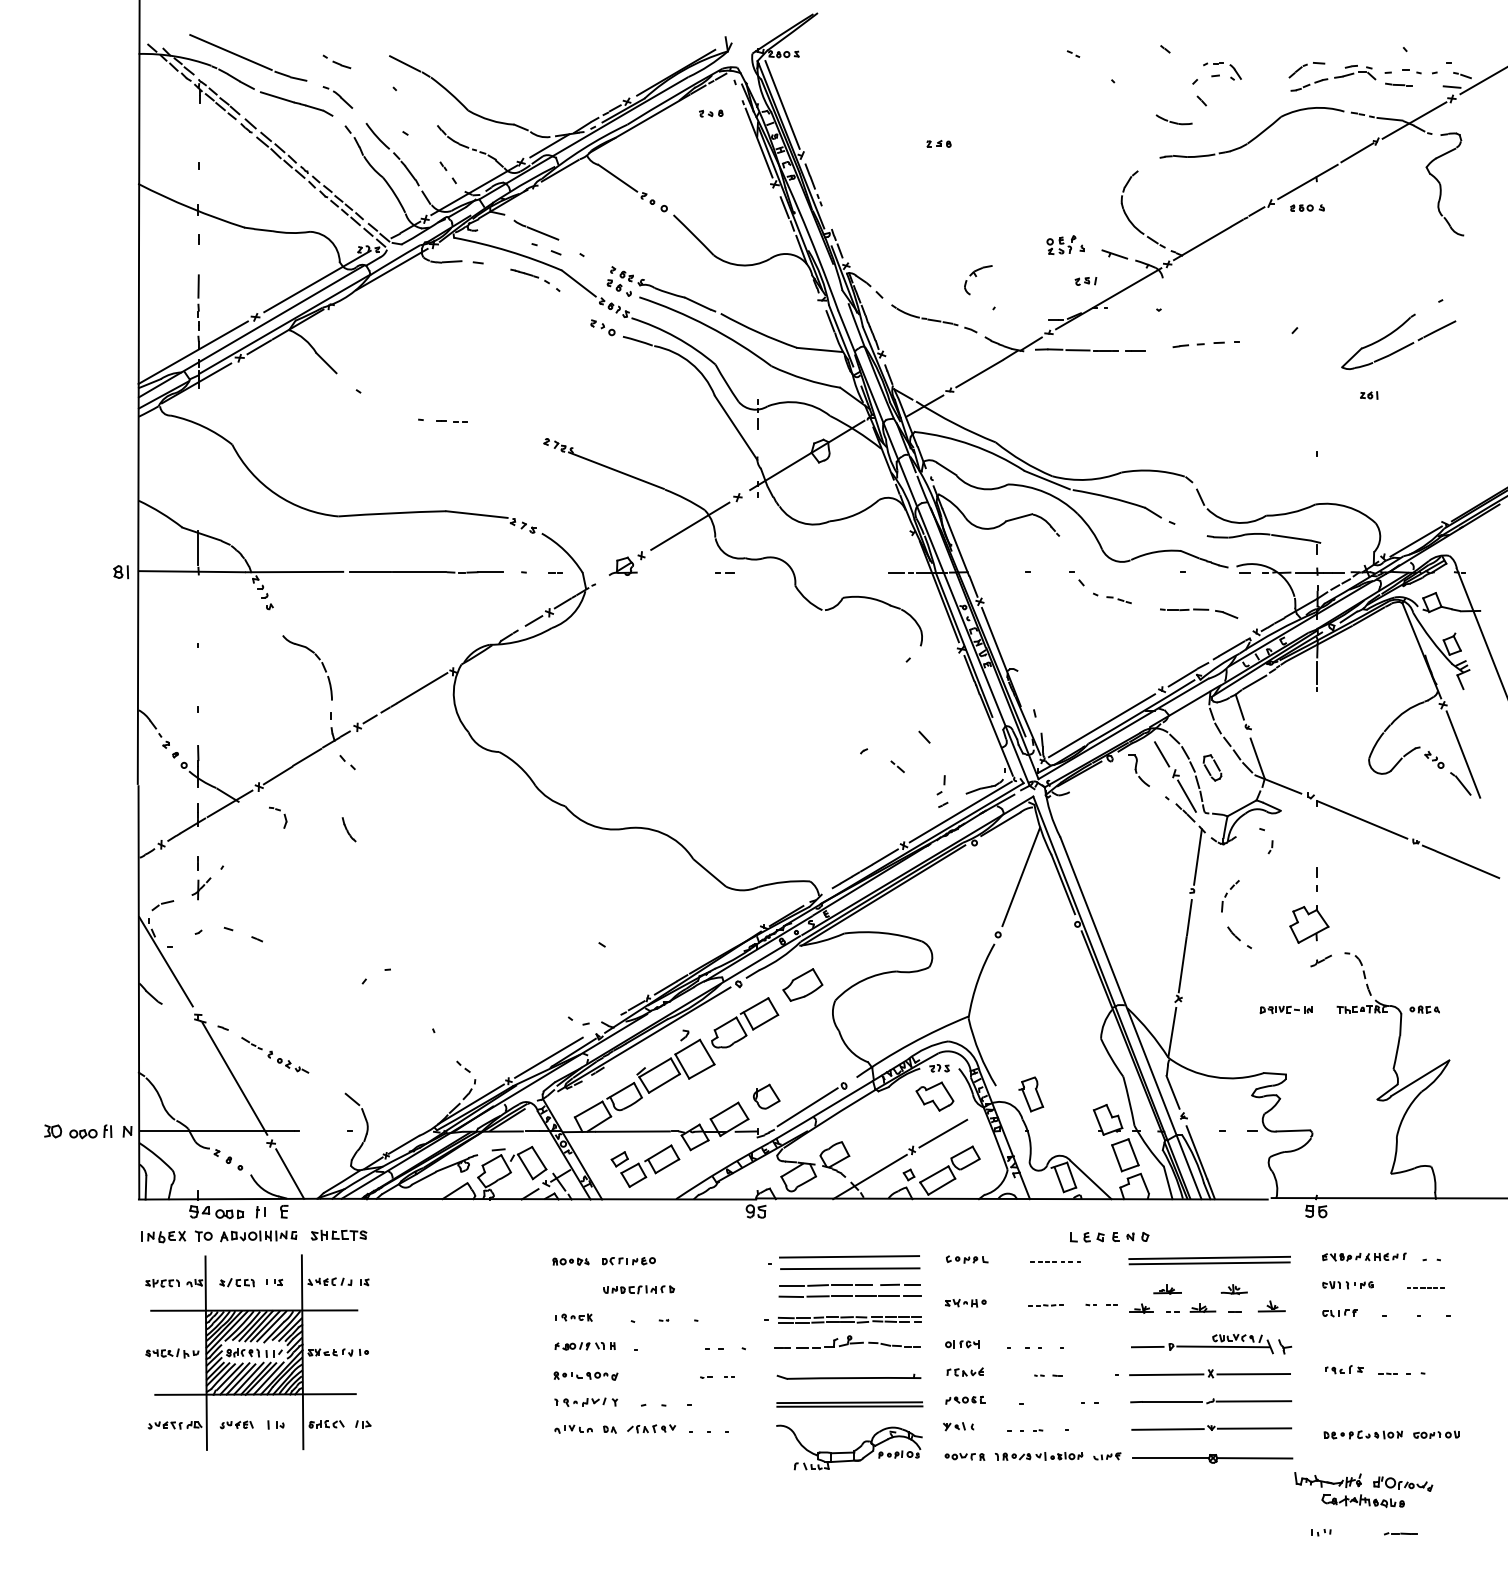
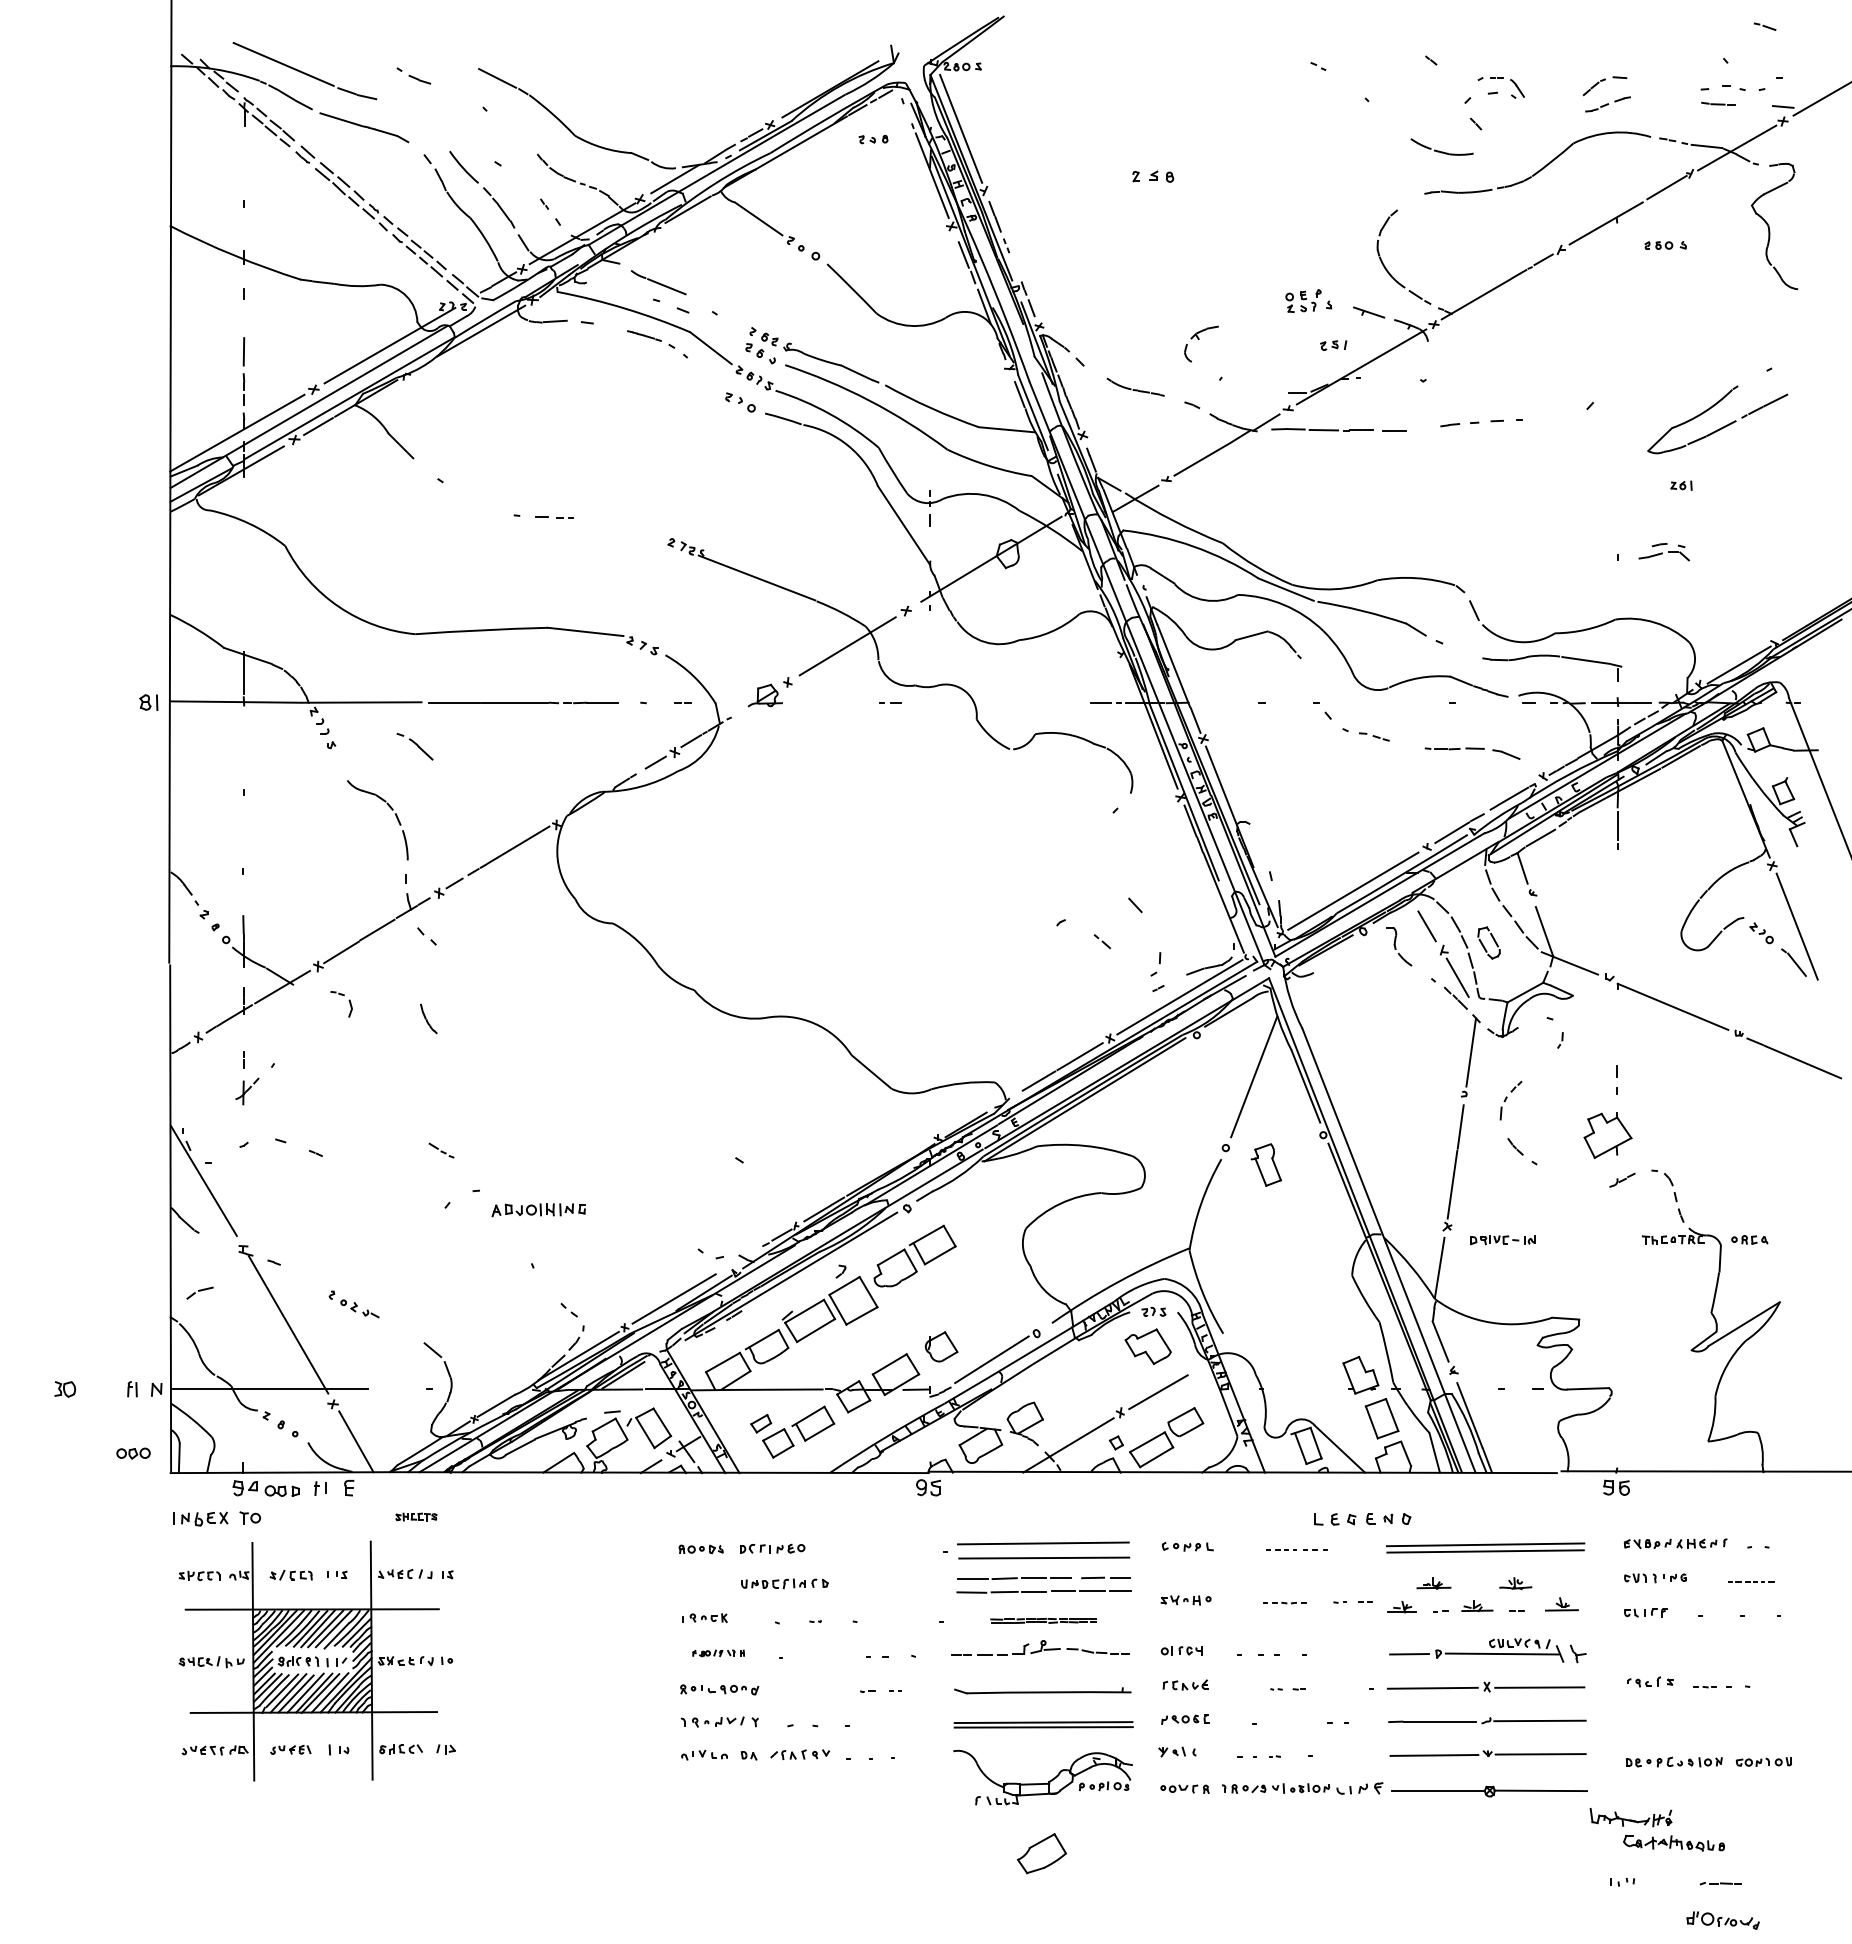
part: (1354, 72) -> (1663, 552), moved
line: (1462, 75) -> (1764, 26), moved
part: (337, 97) -> (414, 746), moved
part: (1173, 119) -> (1441, 146), size x1.4
part: (939, 143) -> (1153, 176), size x1.4
part: (1307, 208) -> (1665, 245), moved
part: (924, 315) -> (1135, 387), size x0.7
part: (162, 905) -> (199, 1292), moved
part: (802, 984) -> (1041, 1853), moved
part: (1286, 1010) -> (1502, 1240), moved
part: (251, 1043) -> (441, 1150), moved
part: (1030, 1094) -> (1265, 1164), moved
part: (83, 1133) -> (133, 1453), moved
part: (339, 1234) -> (416, 1516), size x0.6
part: (258, 1236) -> (538, 1210), moved
part: (849, 1319) -> (1043, 1620), size x0.6
part: (585, 1346) -> (718, 1653), size x0.7
part: (1106, 1456) -> (1359, 1788), size x1.4
part: (1402, 1484) -> (1722, 1920), moved

